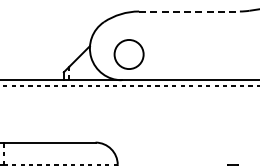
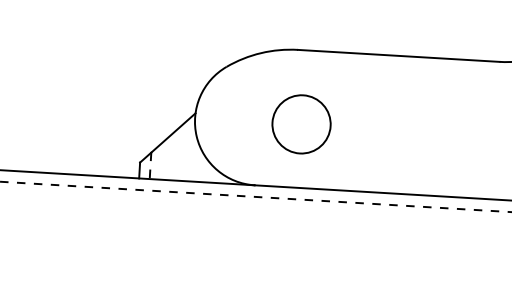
line: (190, 11) -> (400, 55), dashed -> solid
circle: (128, 54) -> (300, 124), moved

